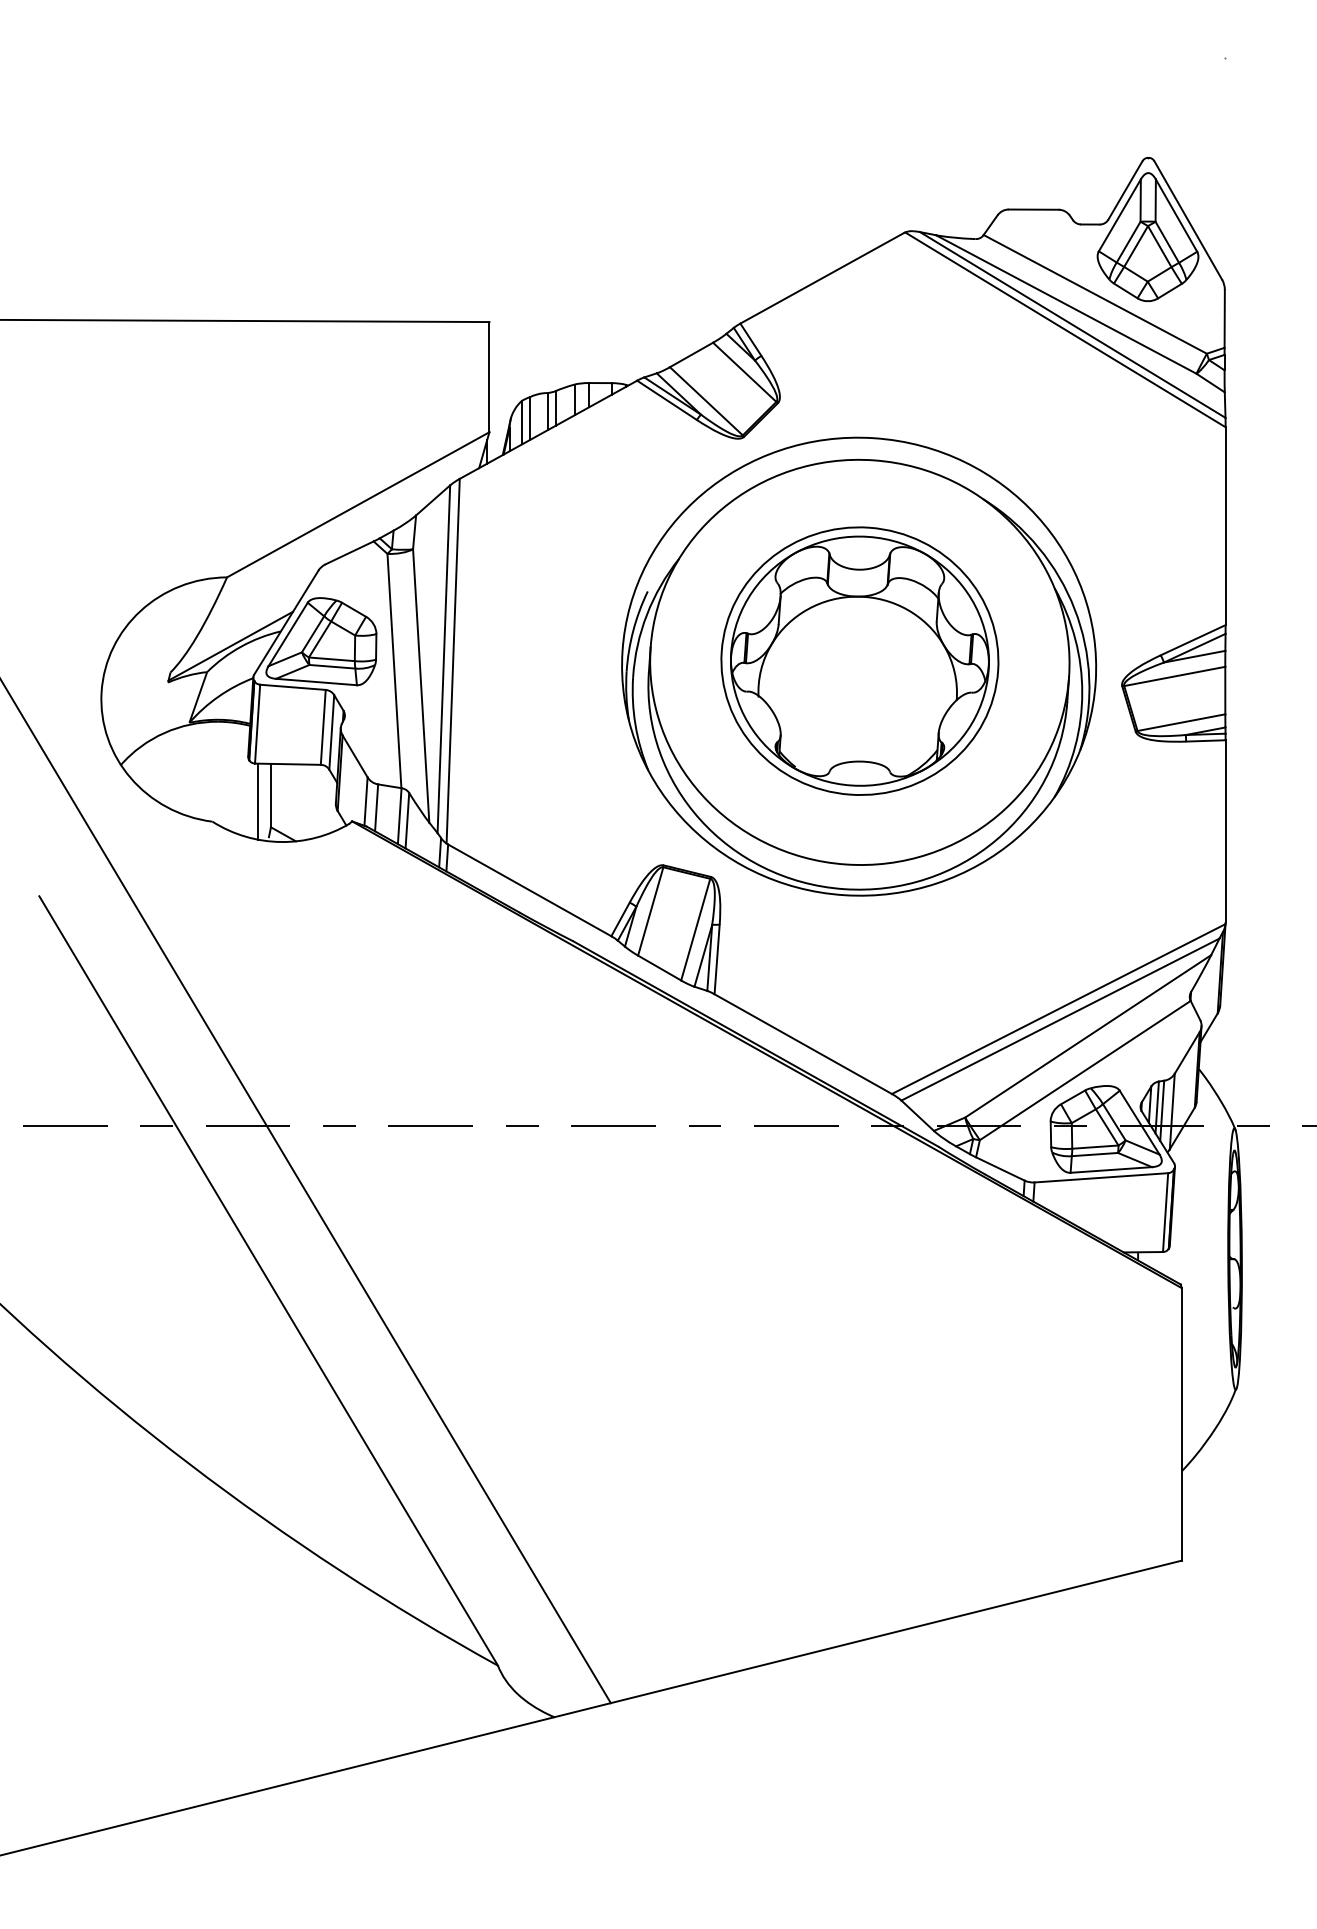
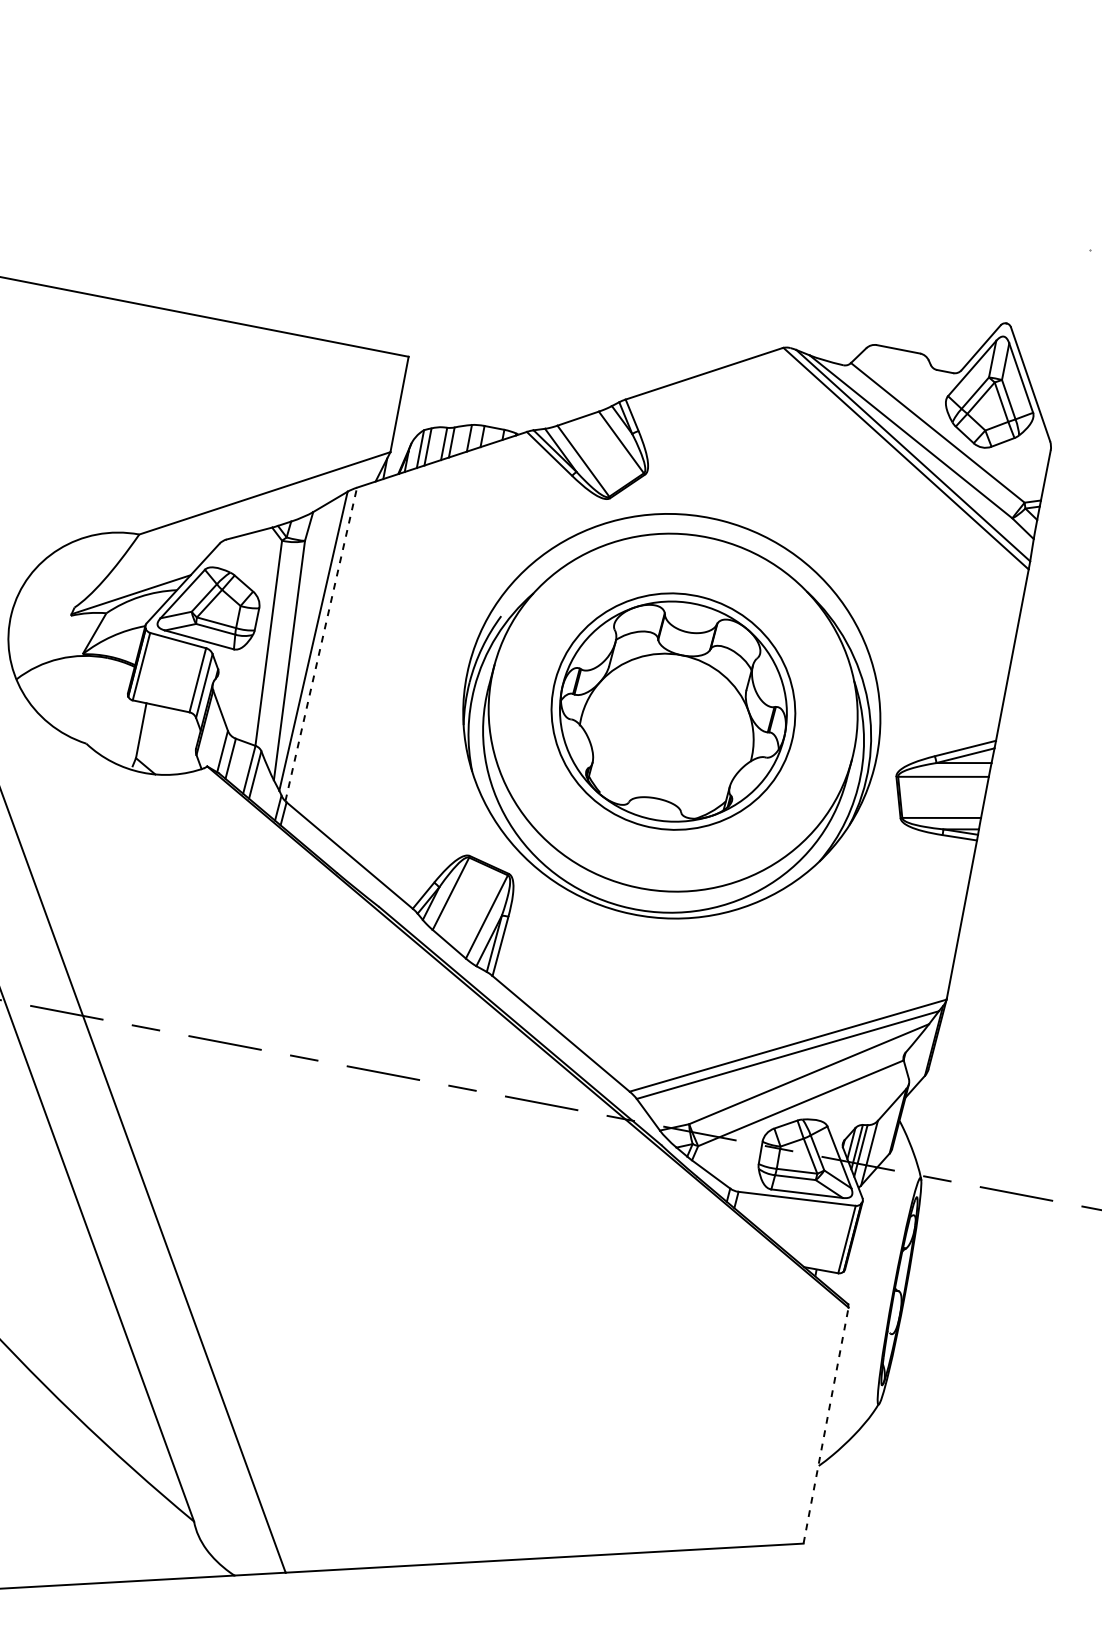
line: (453, 660) -> (321, 643), solid -> dashed
line: (258, 801) -> (129, 733), removed
line: (1181, 1423) -> (825, 1424), solid -> dashed

